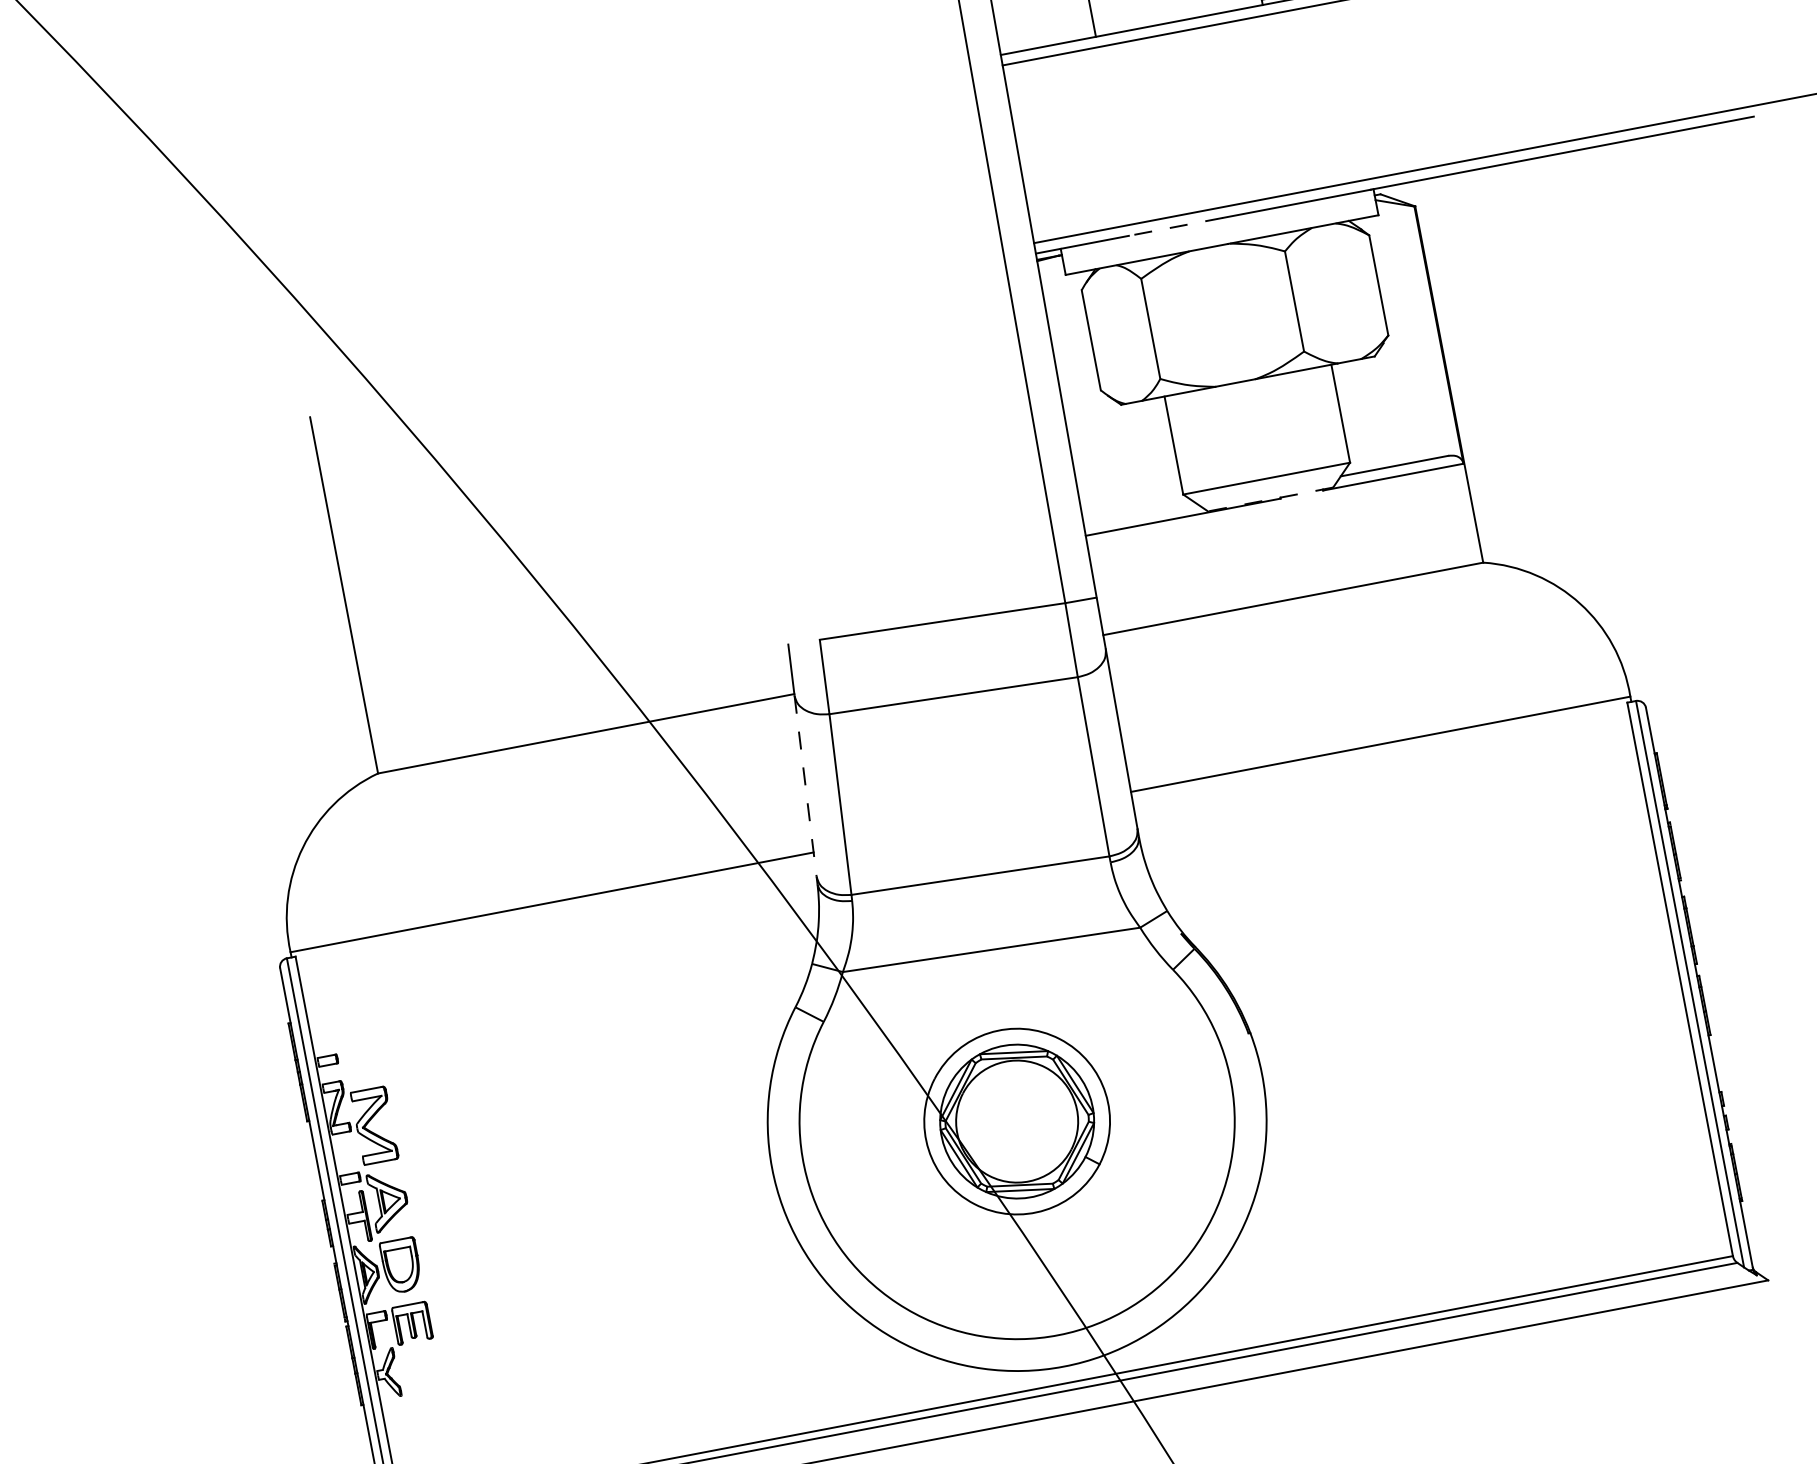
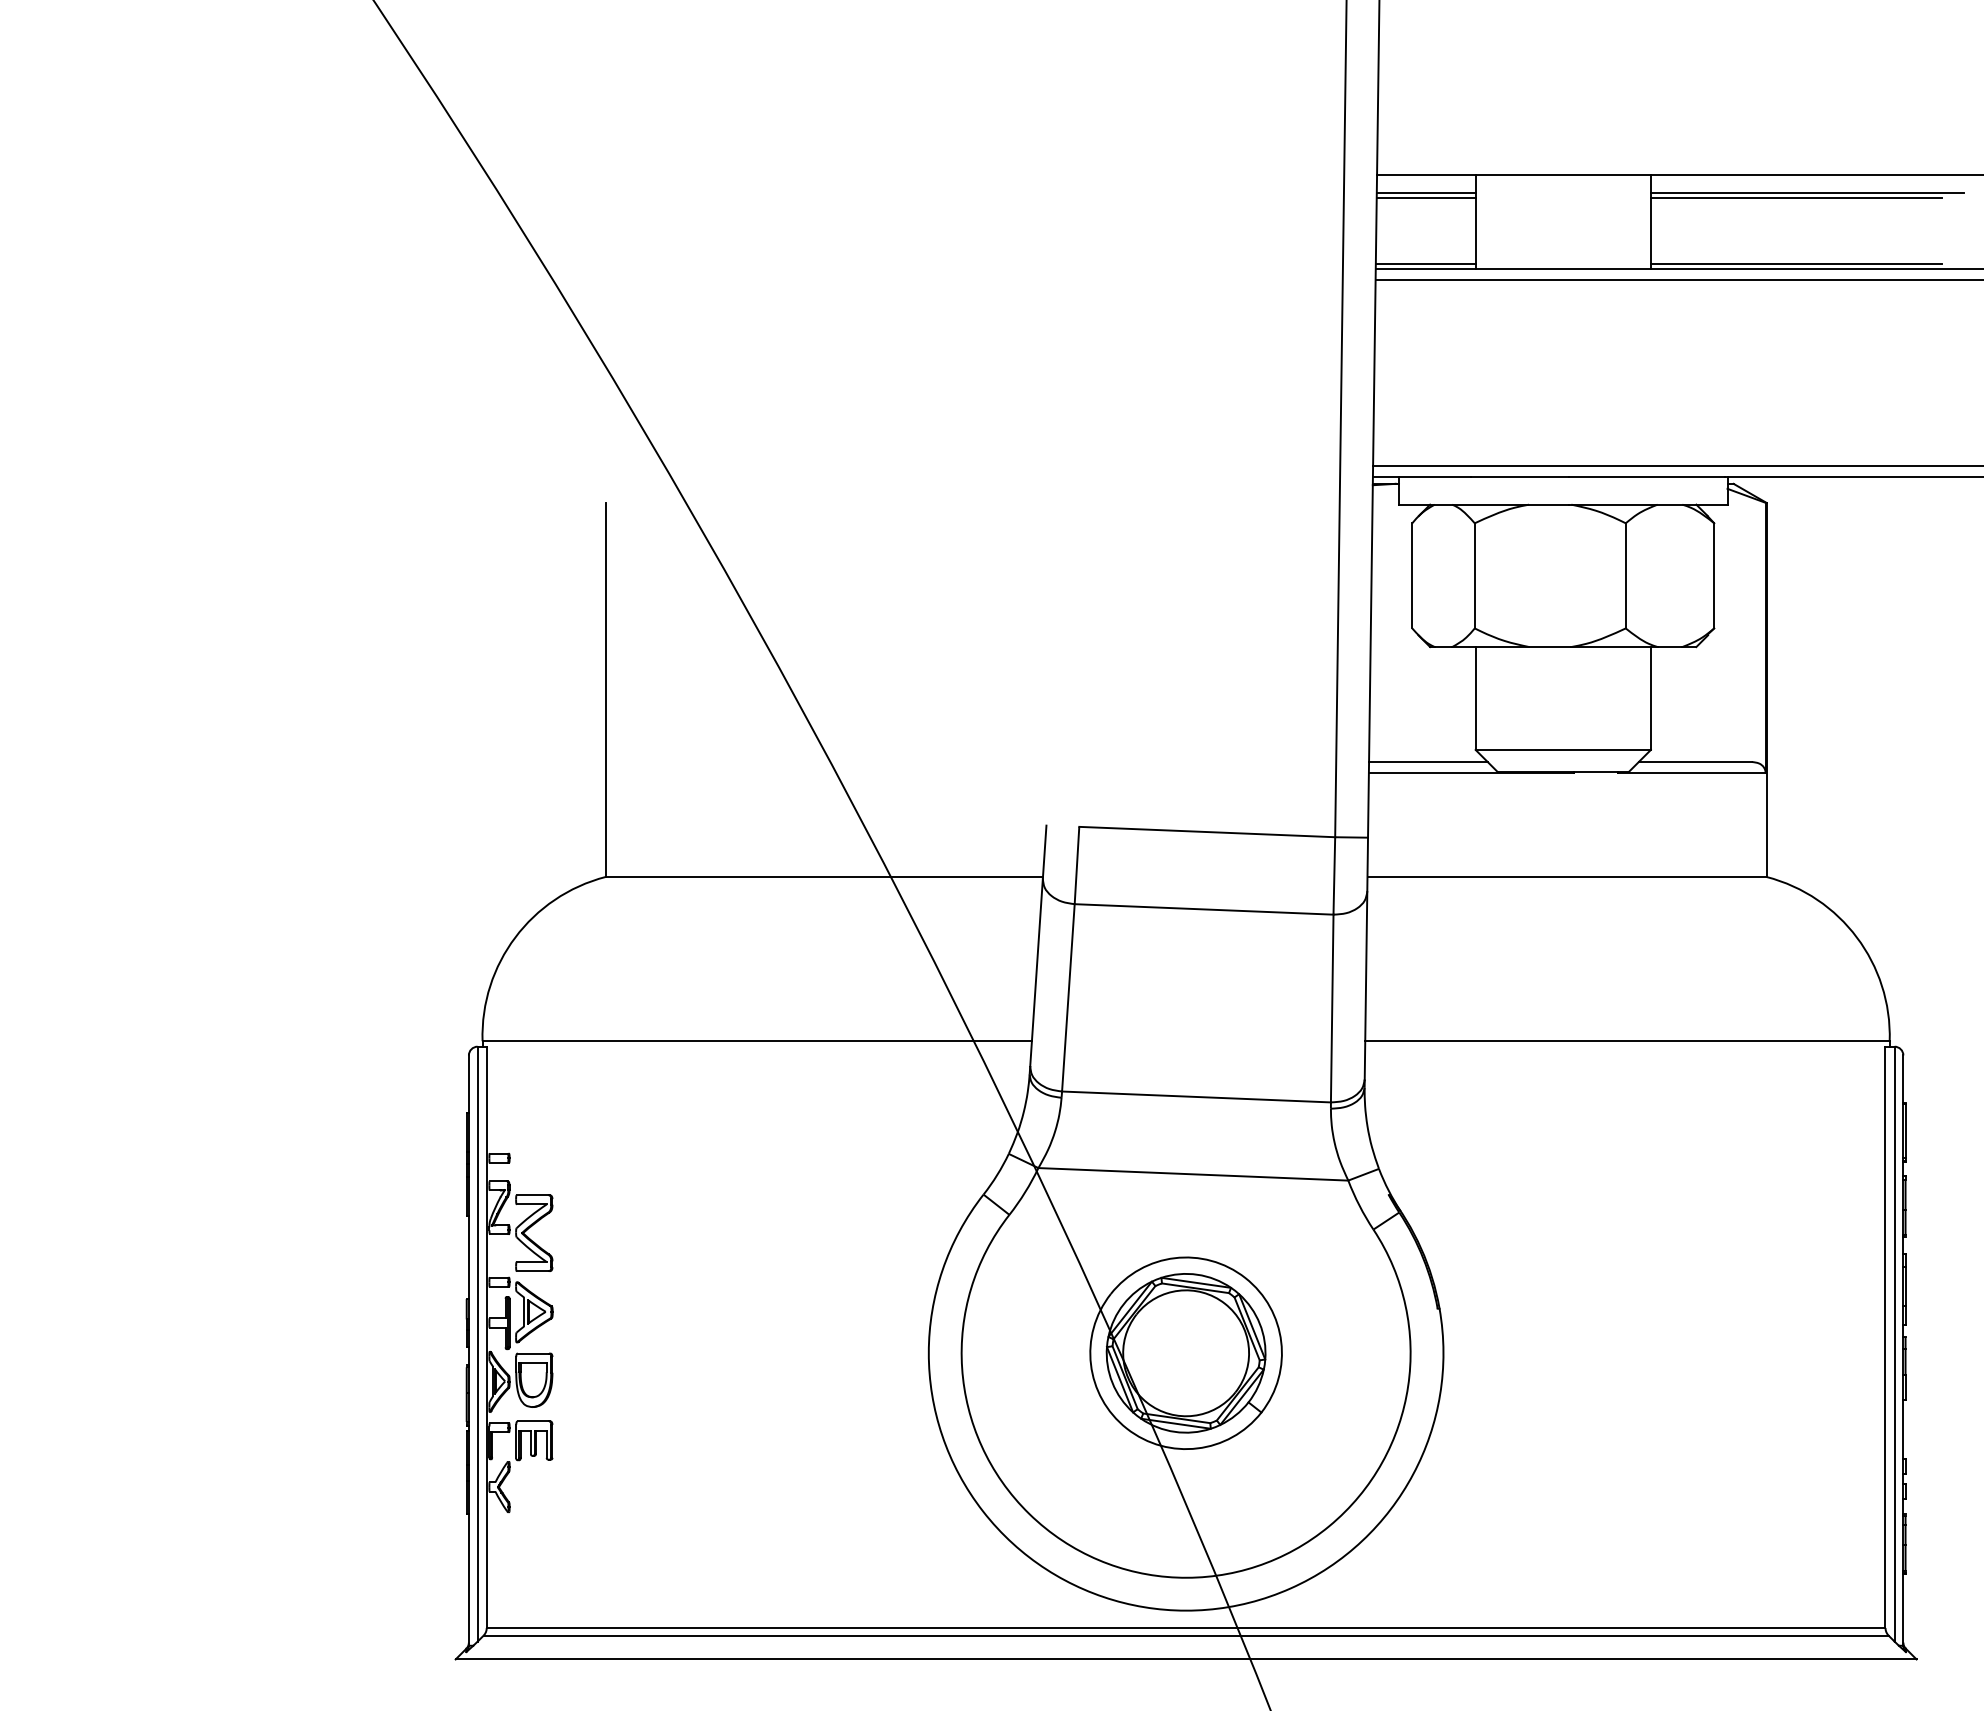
line: (1047, 40) -> (1425, 263), added
line: (1175, 227) -> (1519, 477), dashed -> solid
line: (1270, 499) -> (1563, 771), dashed -> solid
line: (1140, 515) -> (1428, 762), added
line: (805, 786) -> (1036, 972), dashed -> solid

